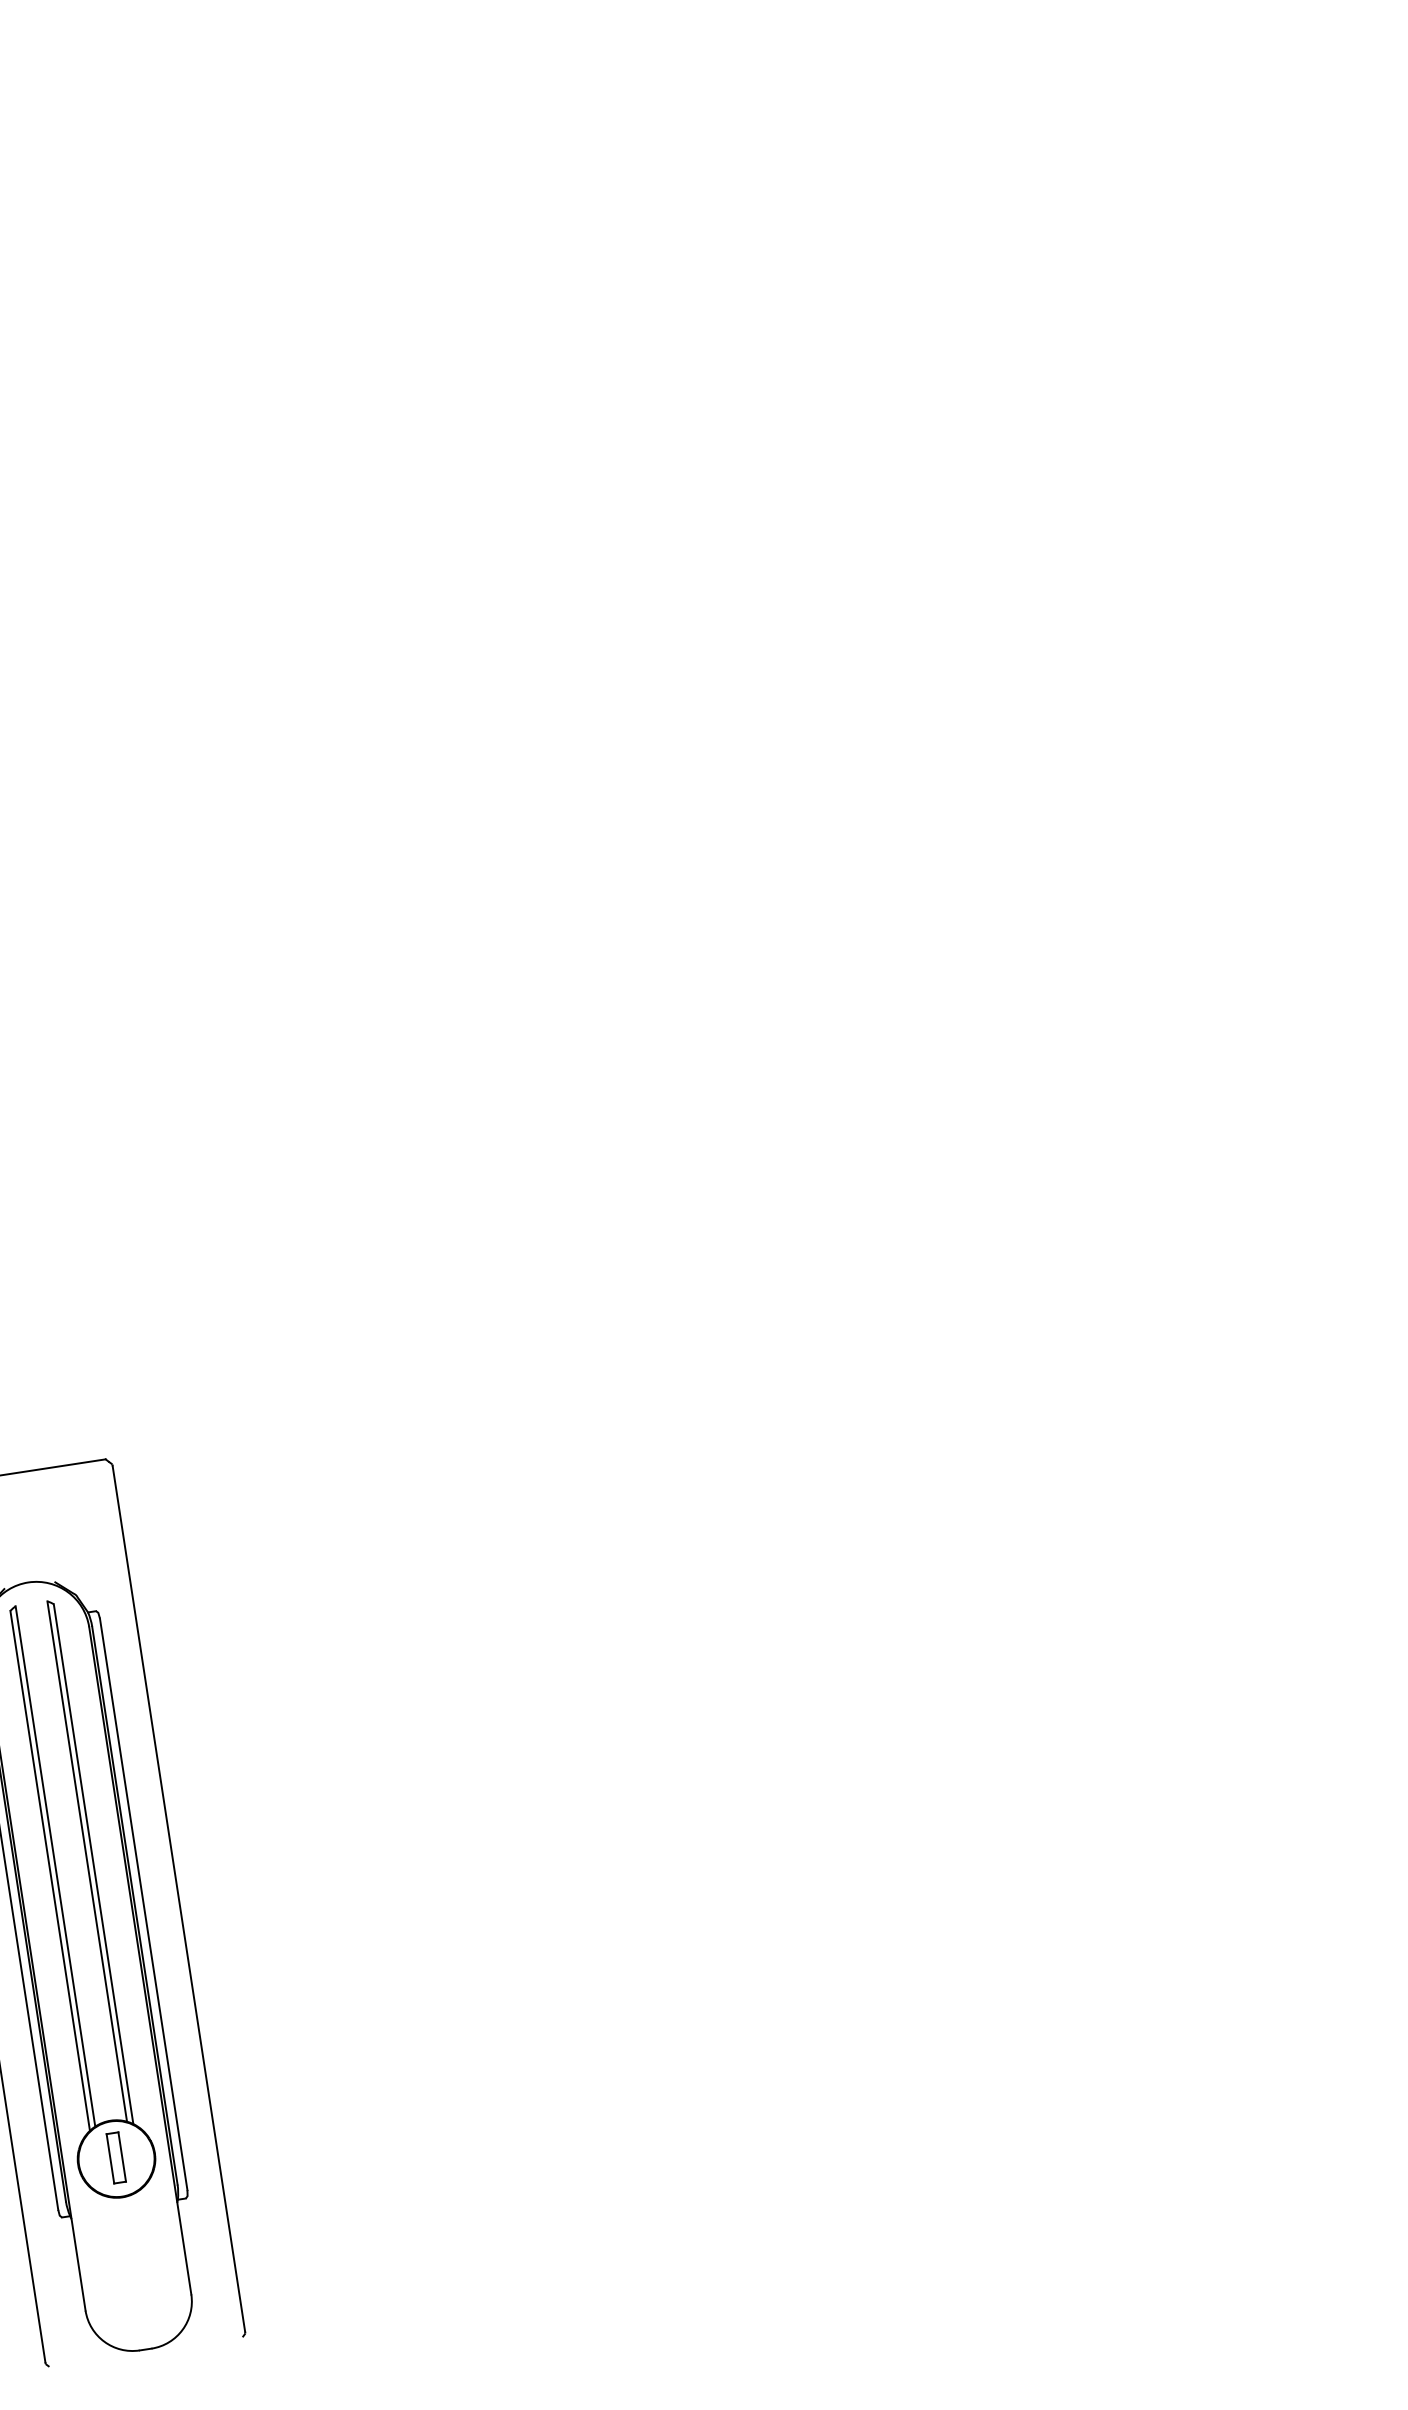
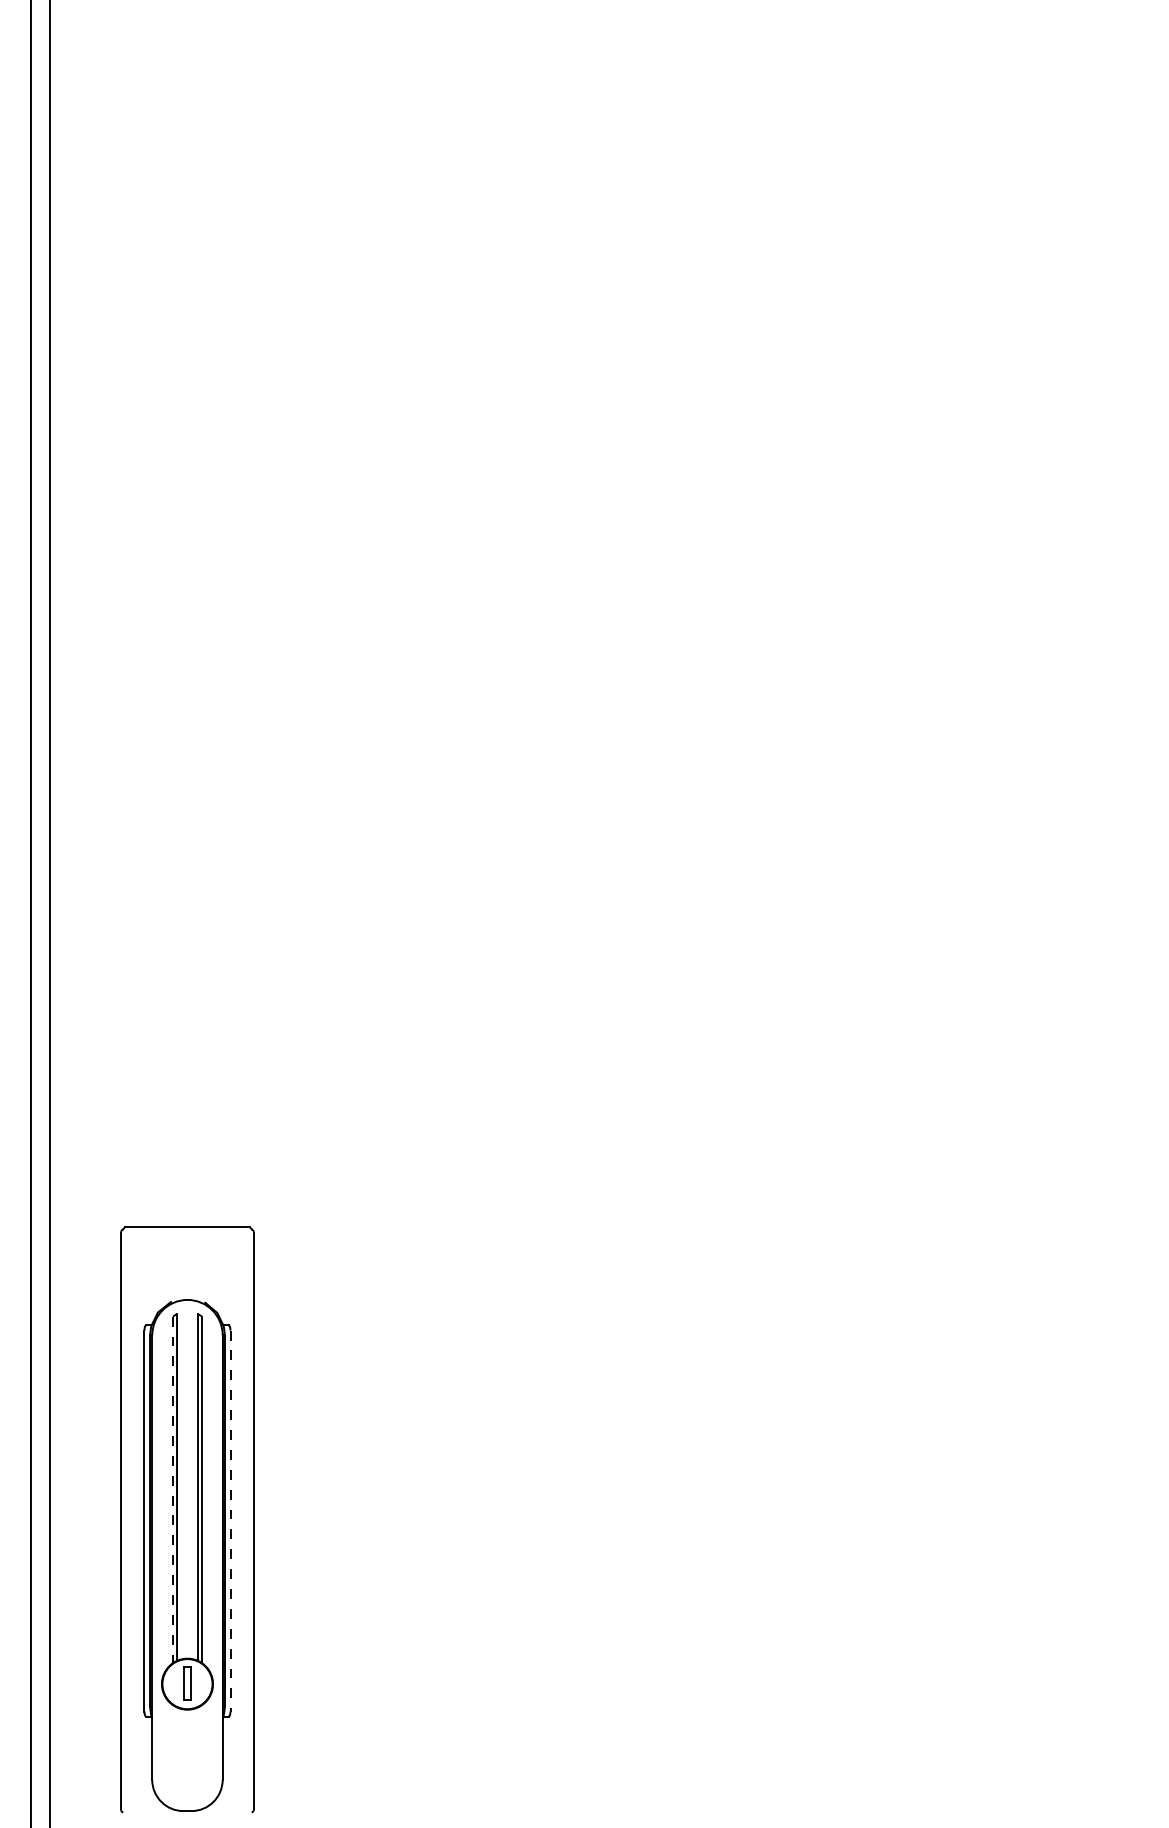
line: (49, 1871) -> (172, 1490), solid -> dashed
line: (143, 1905) -> (230, 1521), solid -> dashed

